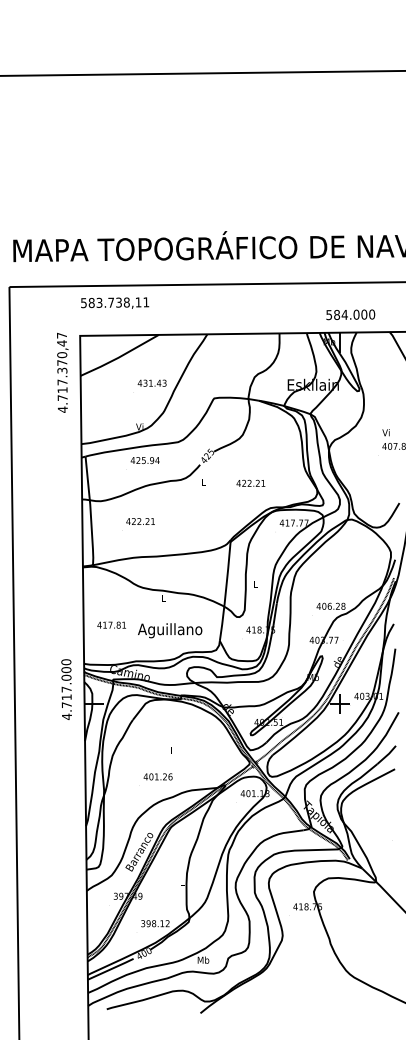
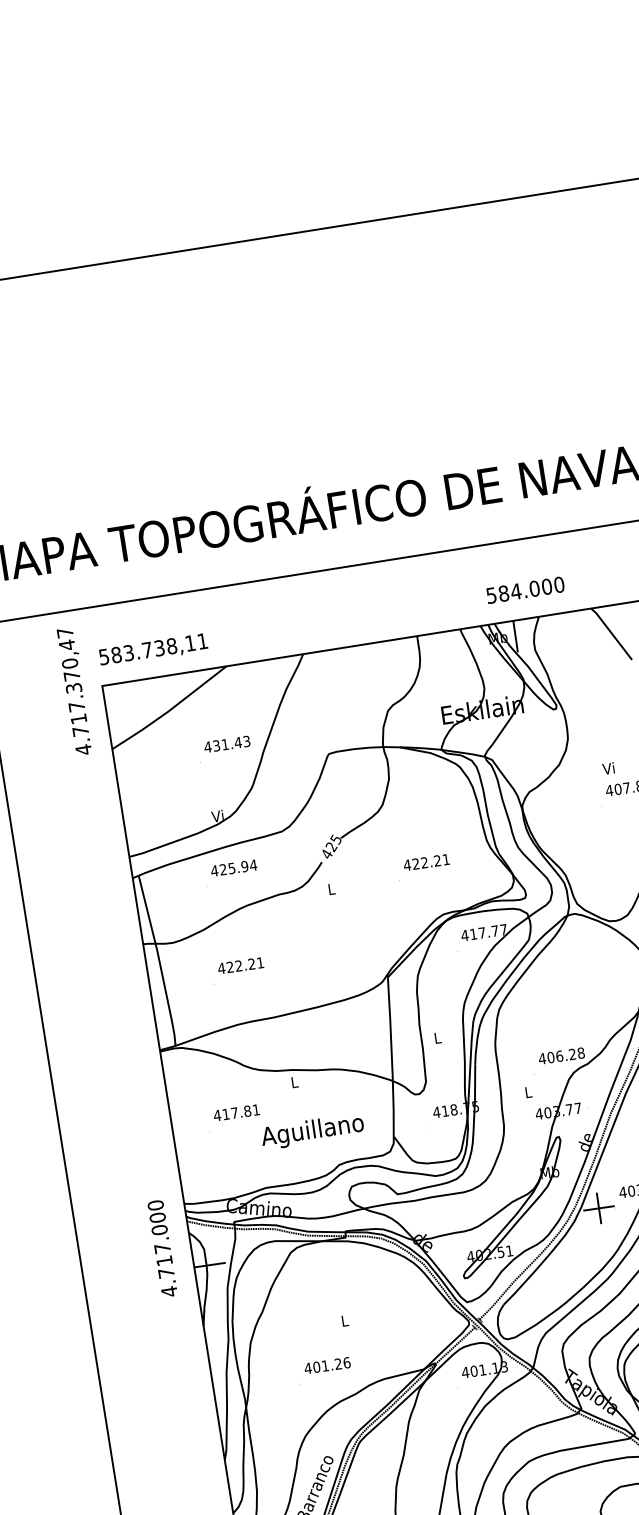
text: (115, 302) -> (153, 648), moved
text: (62, 372) -> (74, 691), moved
text: (250, 482) -> (425, 861), moved
text: (111, 624) -> (236, 1111), moved

